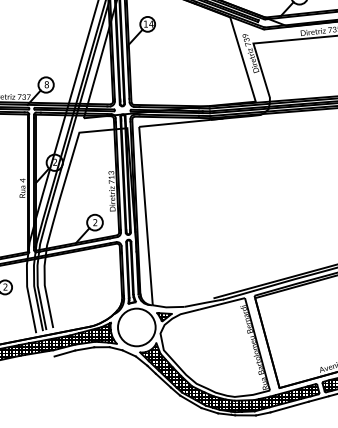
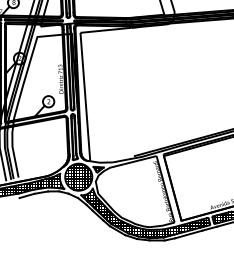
hatch: (136, 327) -> (78, 177), added

